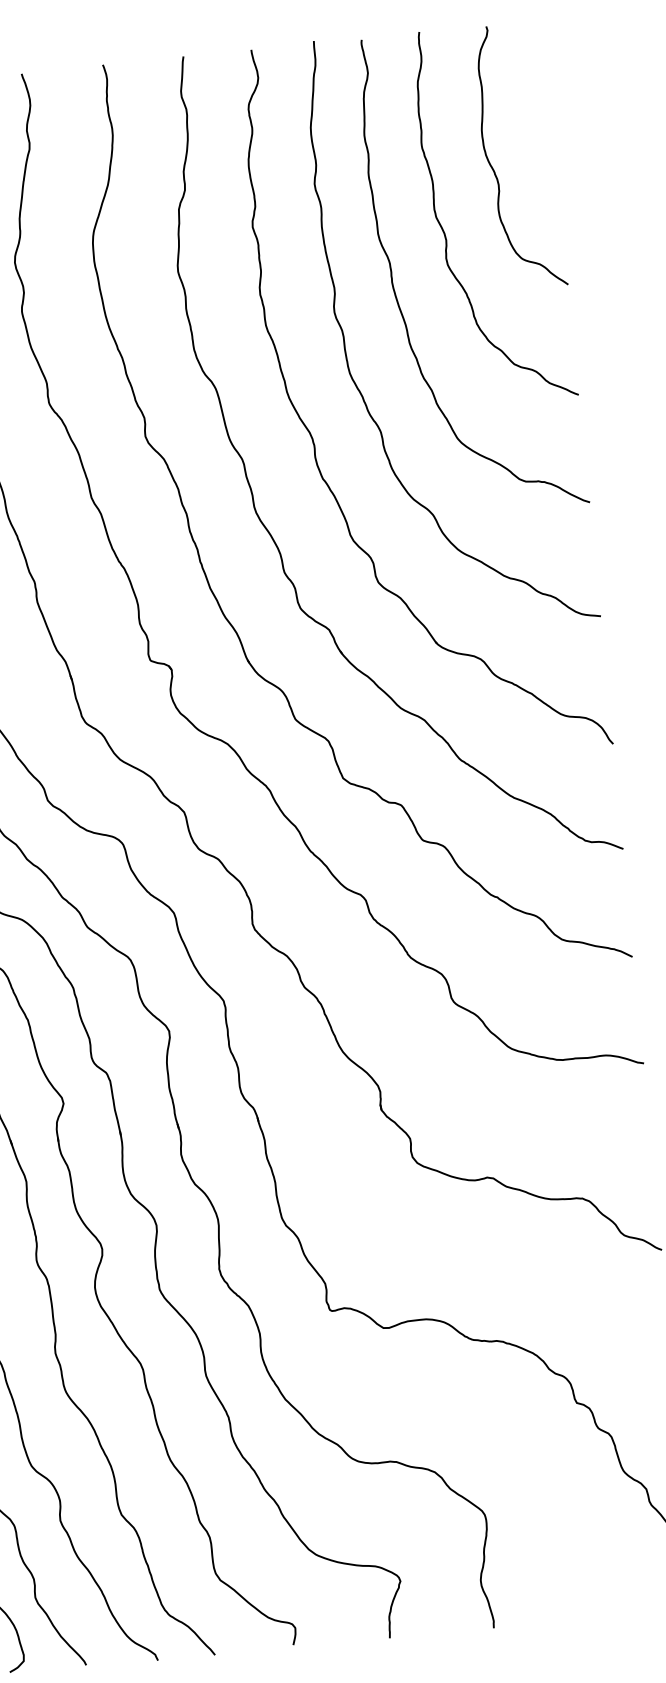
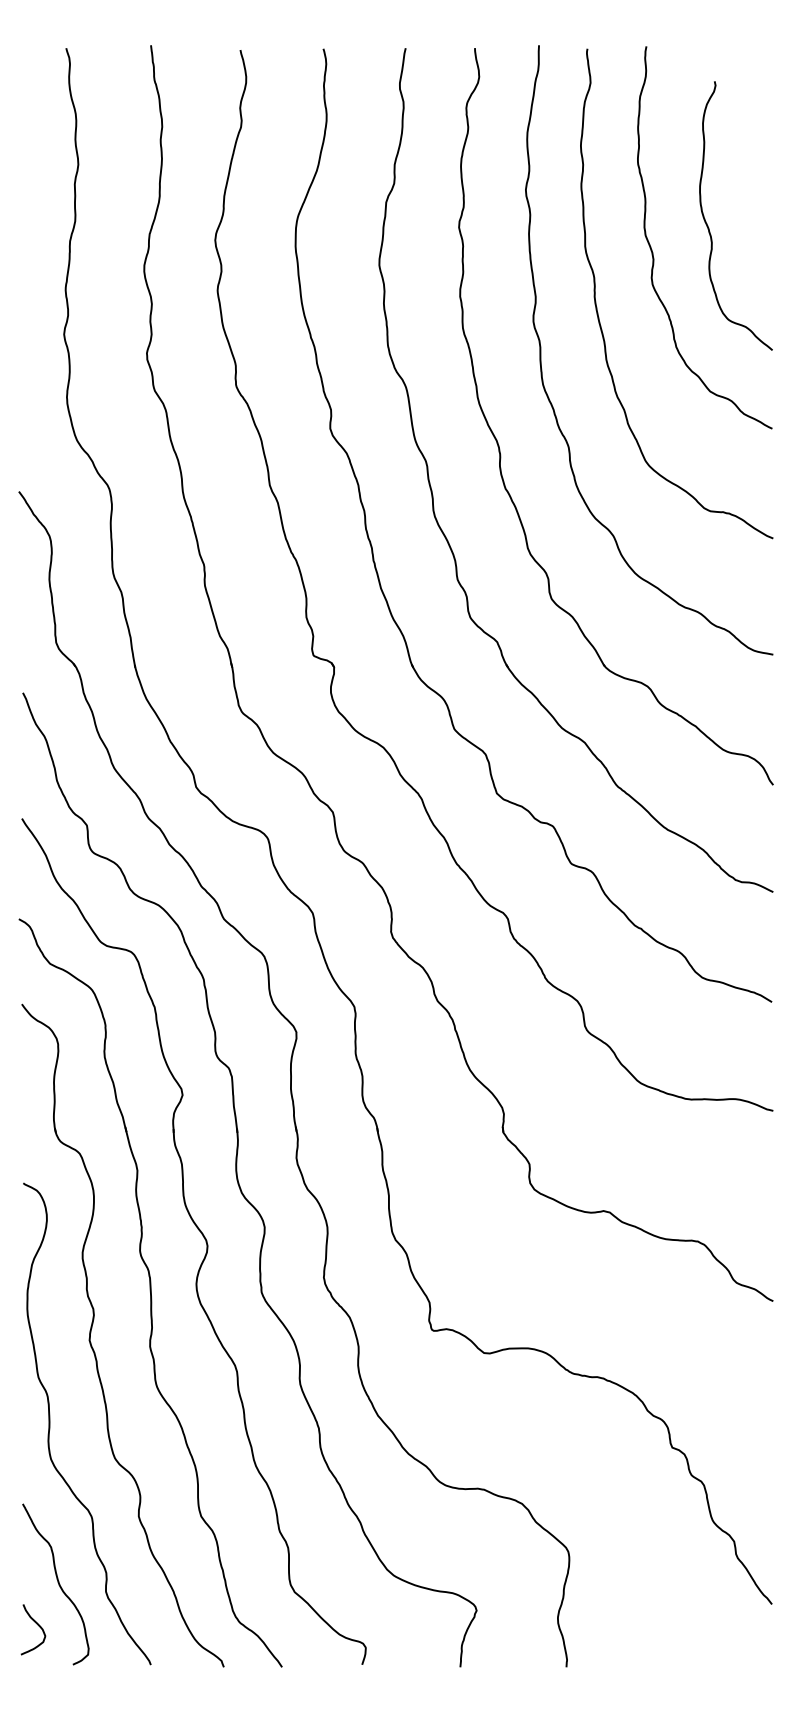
curve: (493, 168) -> (708, 225), moved

